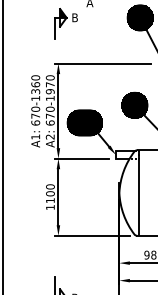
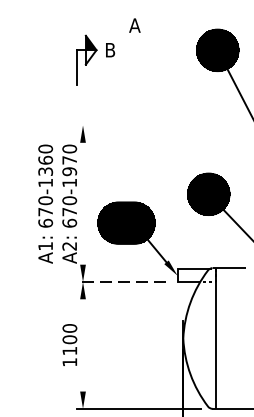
line: (102, 63) -> (155, 125), removed
line: (58, 111) -> (83, 204), removed
line: (81, 158) -> (120, 281), solid -> dashed
line: (58, 197) -> (83, 345), removed

